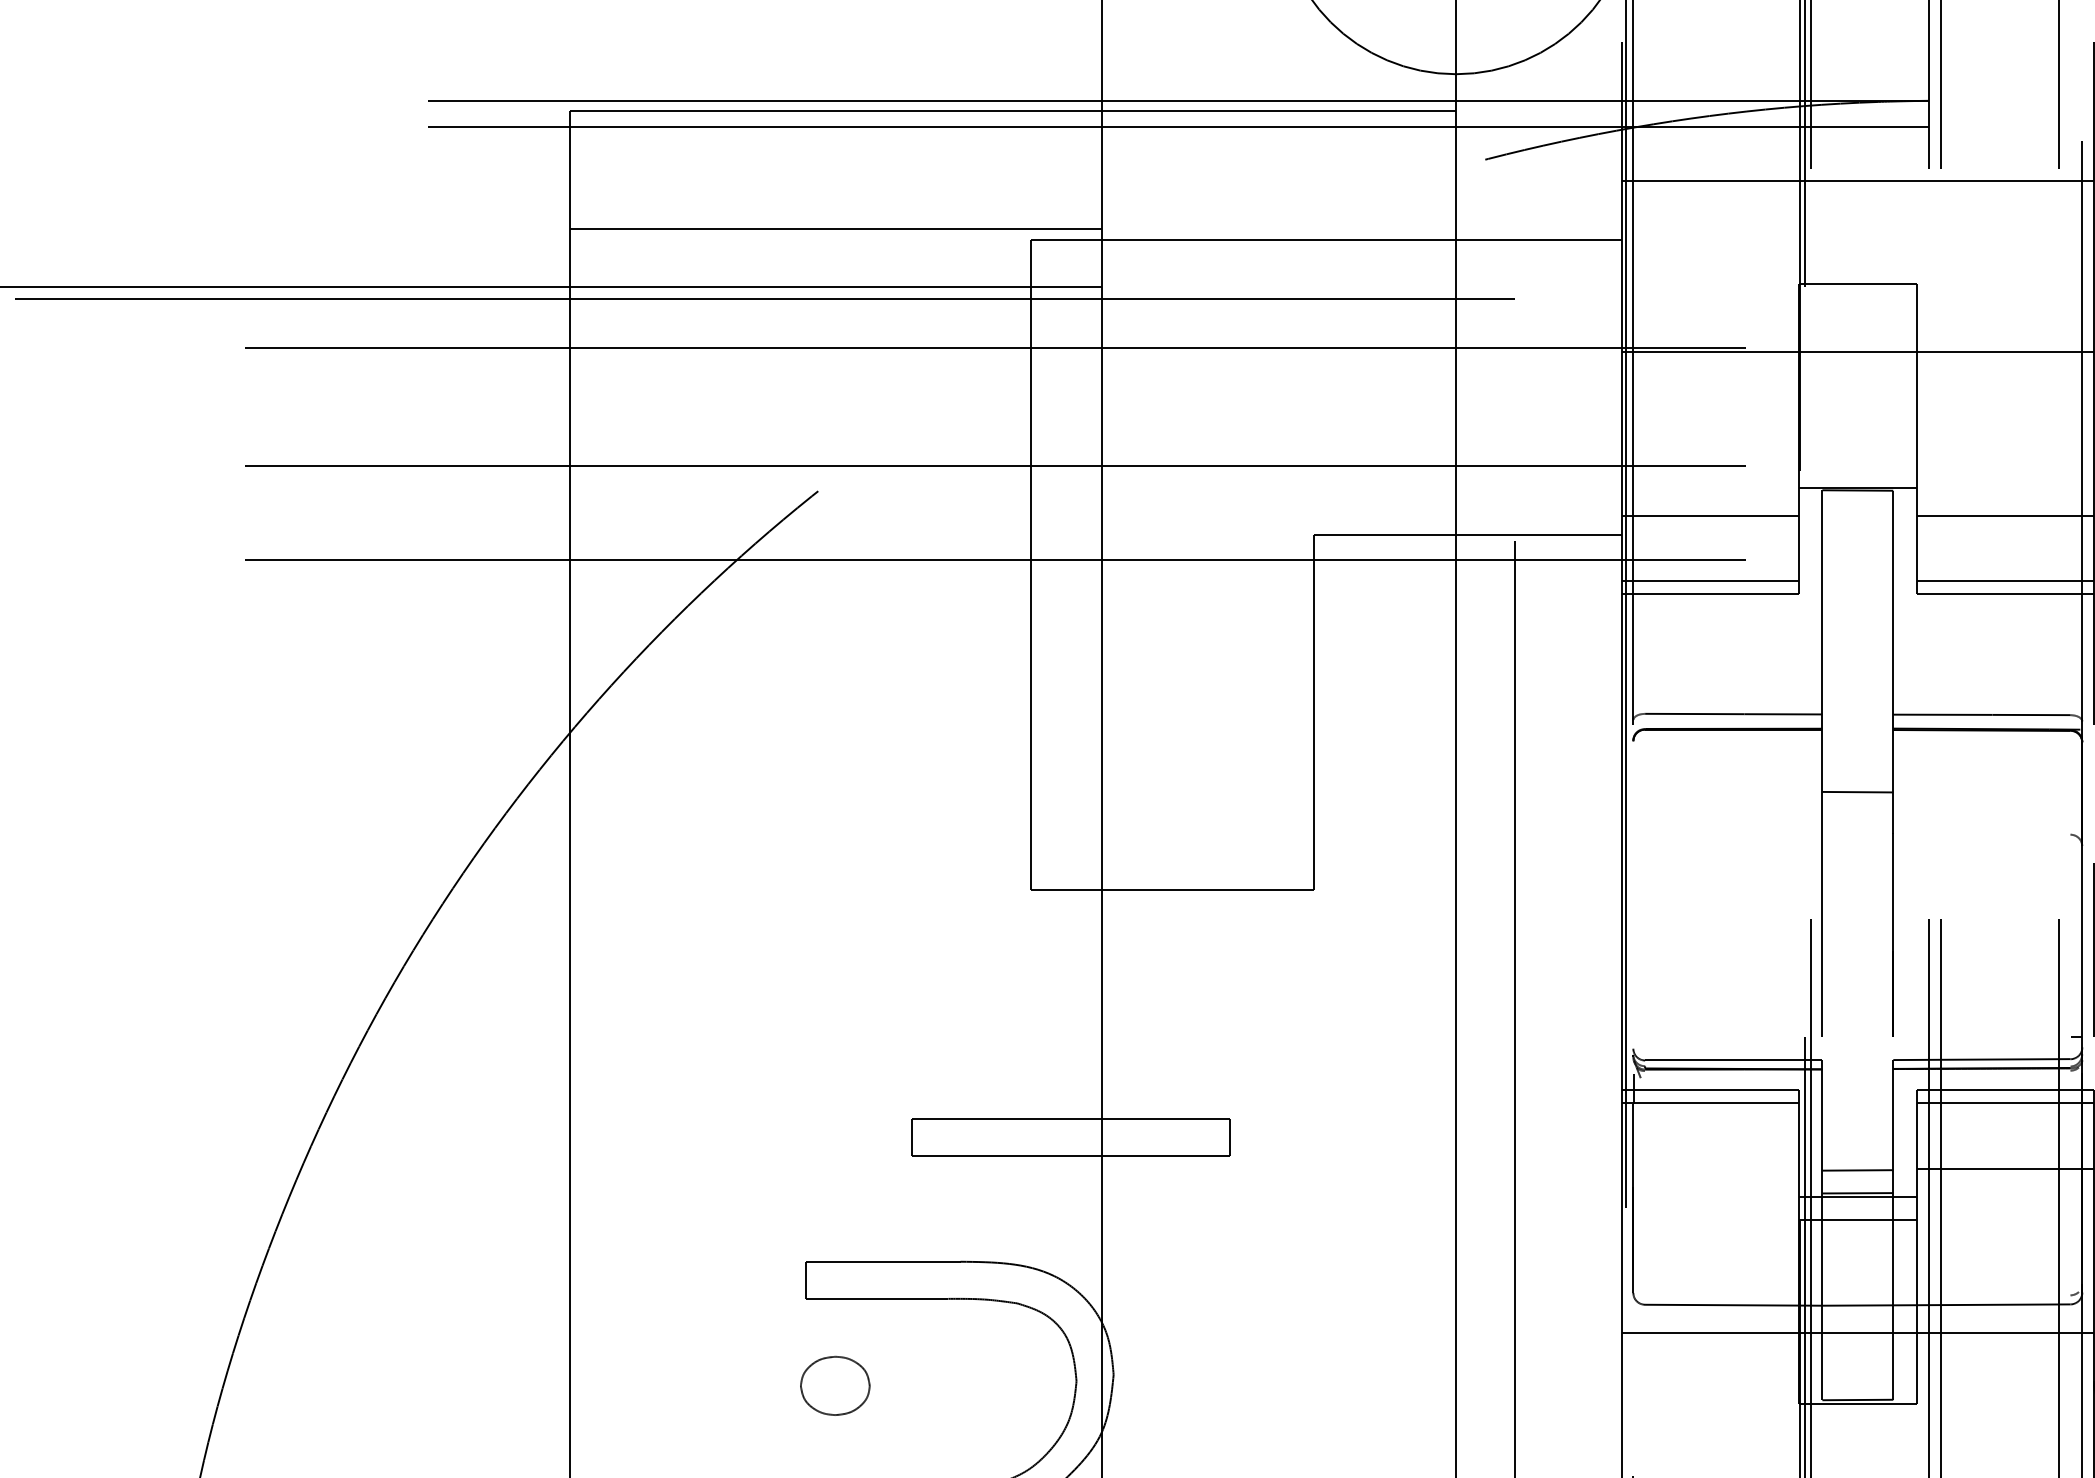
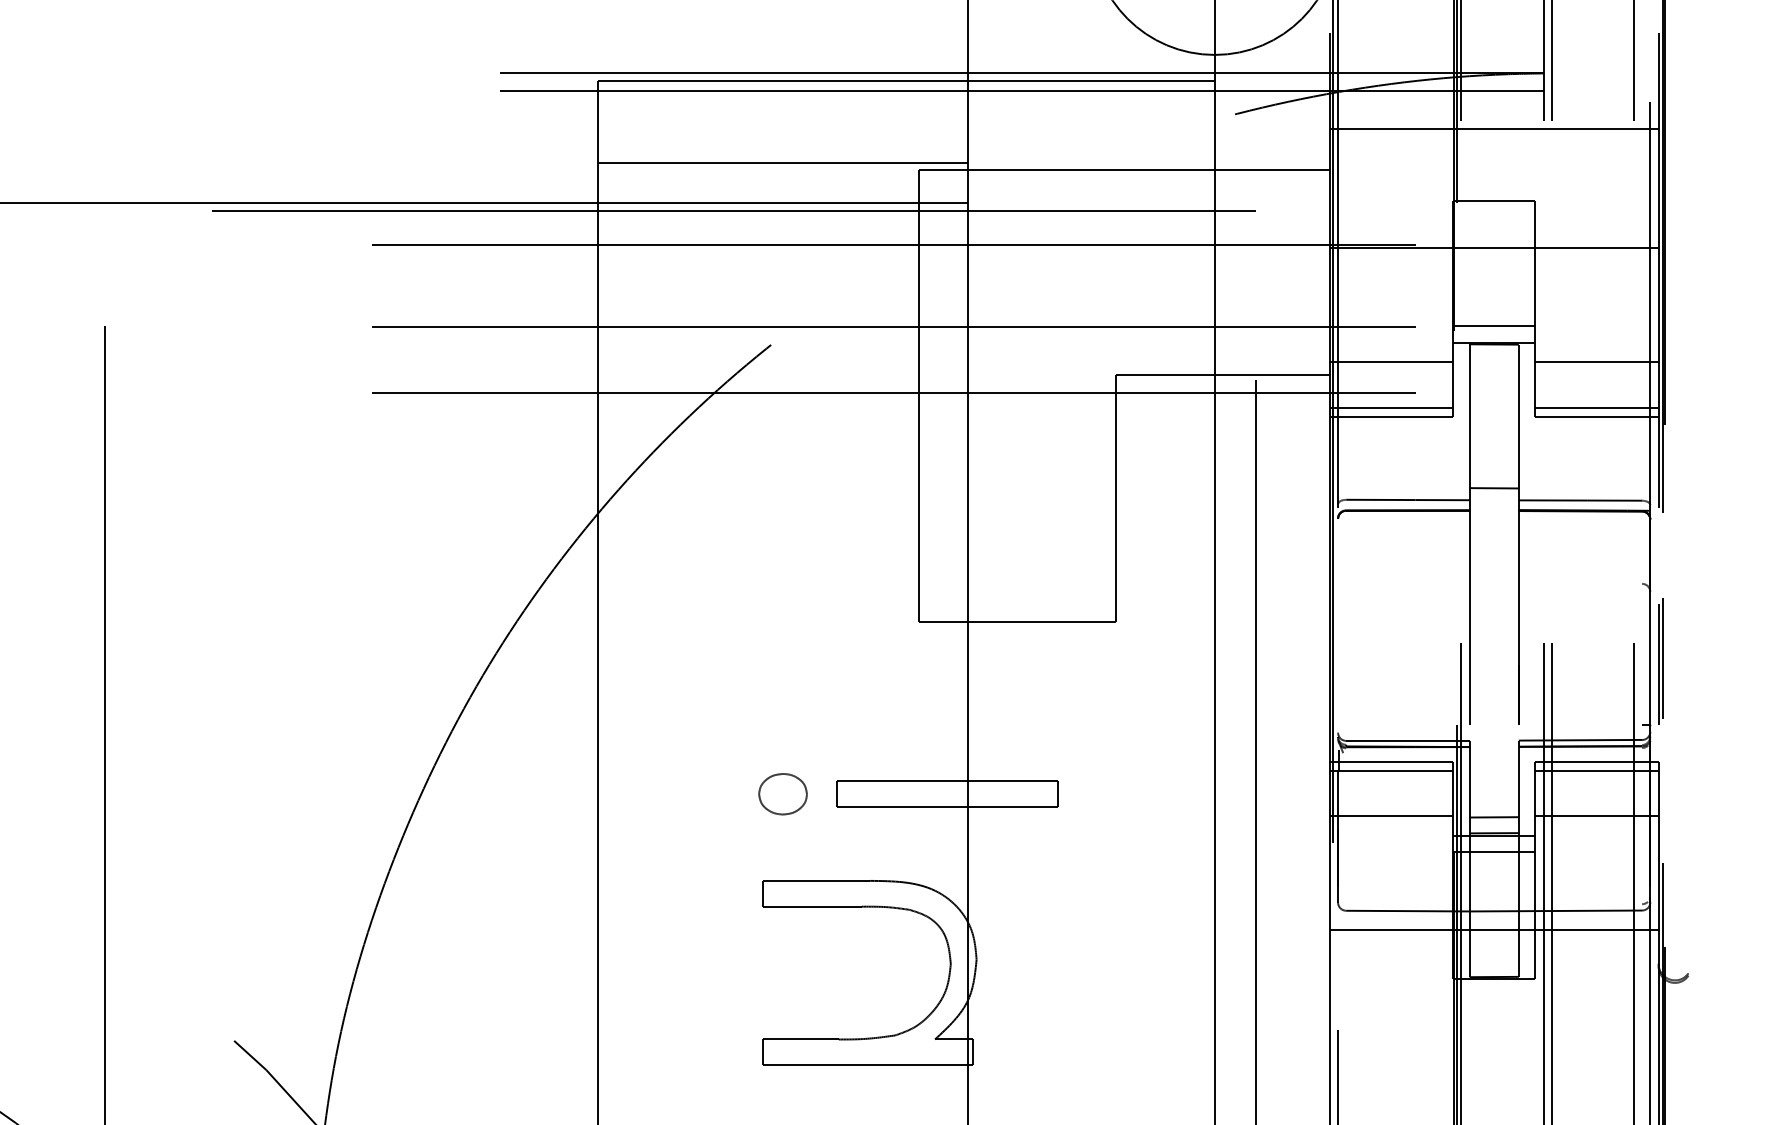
line: (1858, 464) -> (1494, 326), added
line: (1856, 792) -> (1493, 488), moved
line: (1710, 1169) -> (1391, 816), added
part: (834, 1386) -> (782, 794), moved

